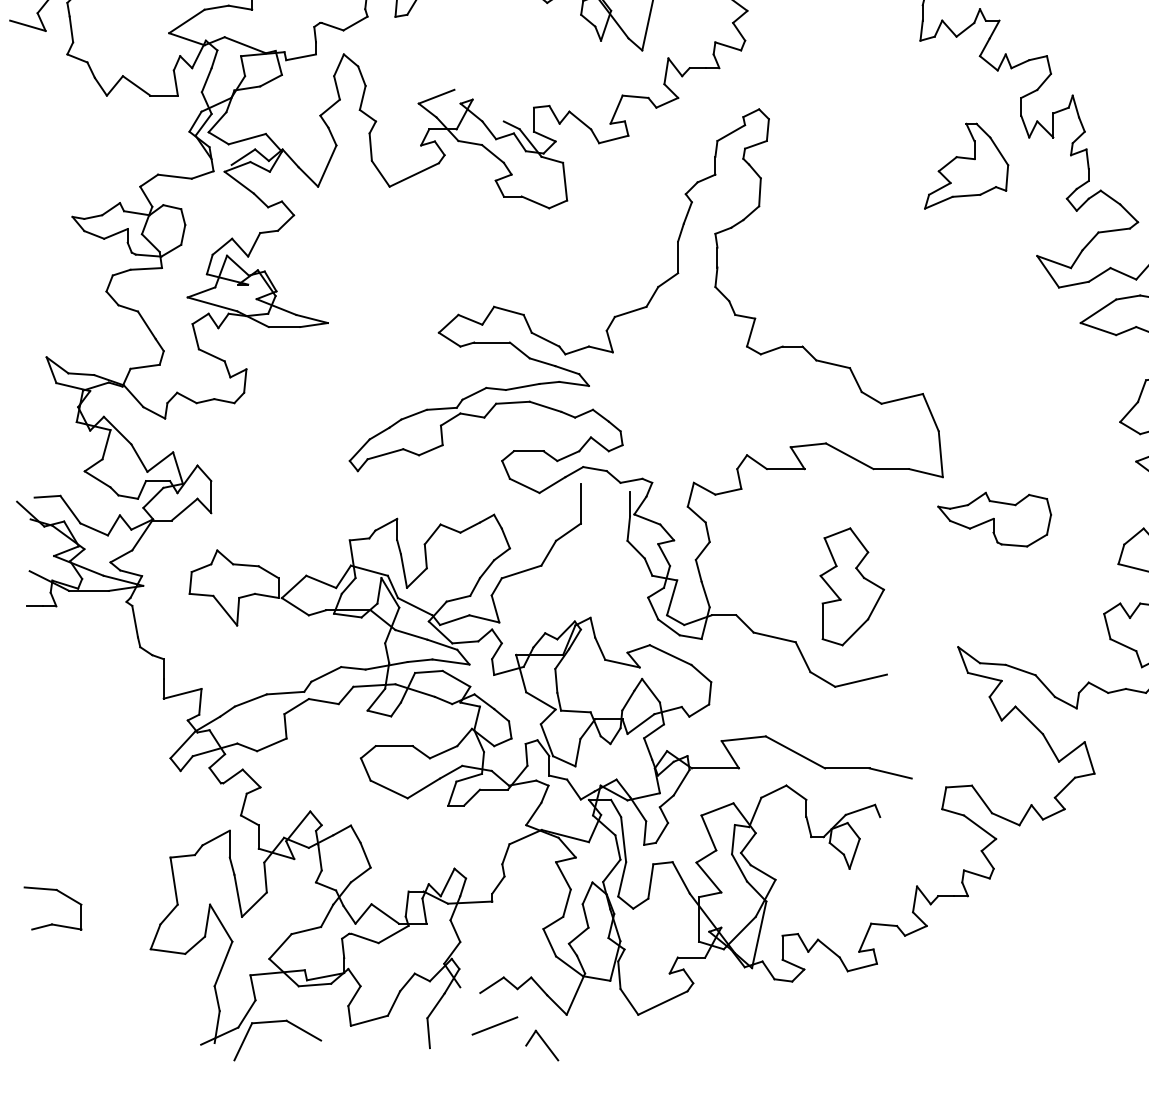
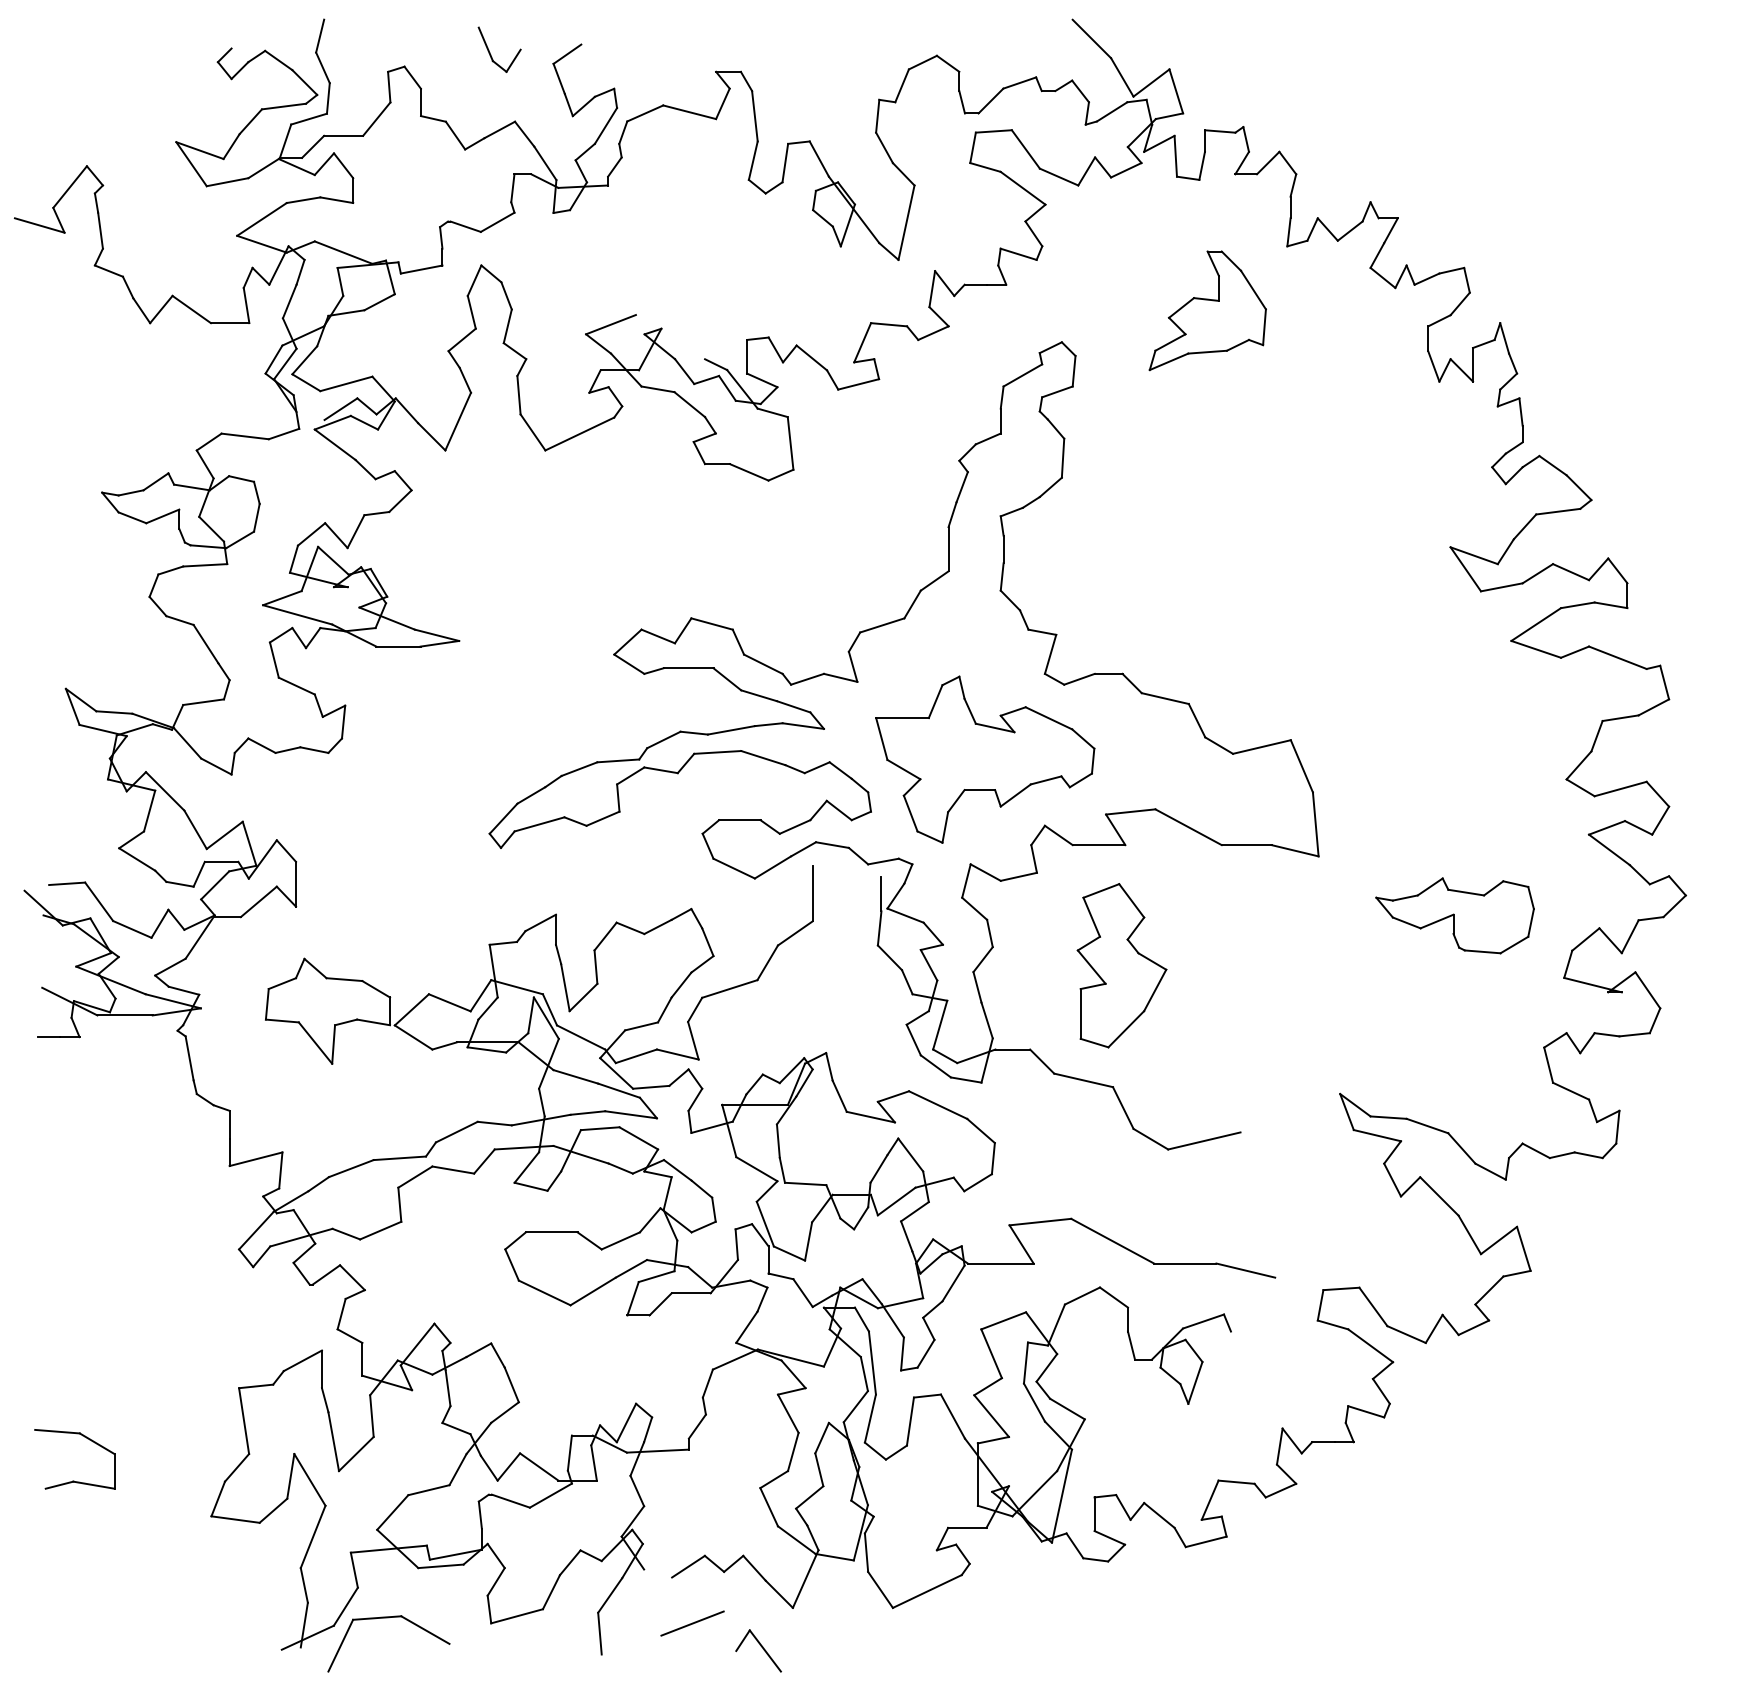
part: (966, 166) -> (1207, 310), moved
part: (704, 407) -> (985, 759), added
part: (994, 519) -> (1454, 915), moved
part: (851, 586) -> (1121, 965), moved

